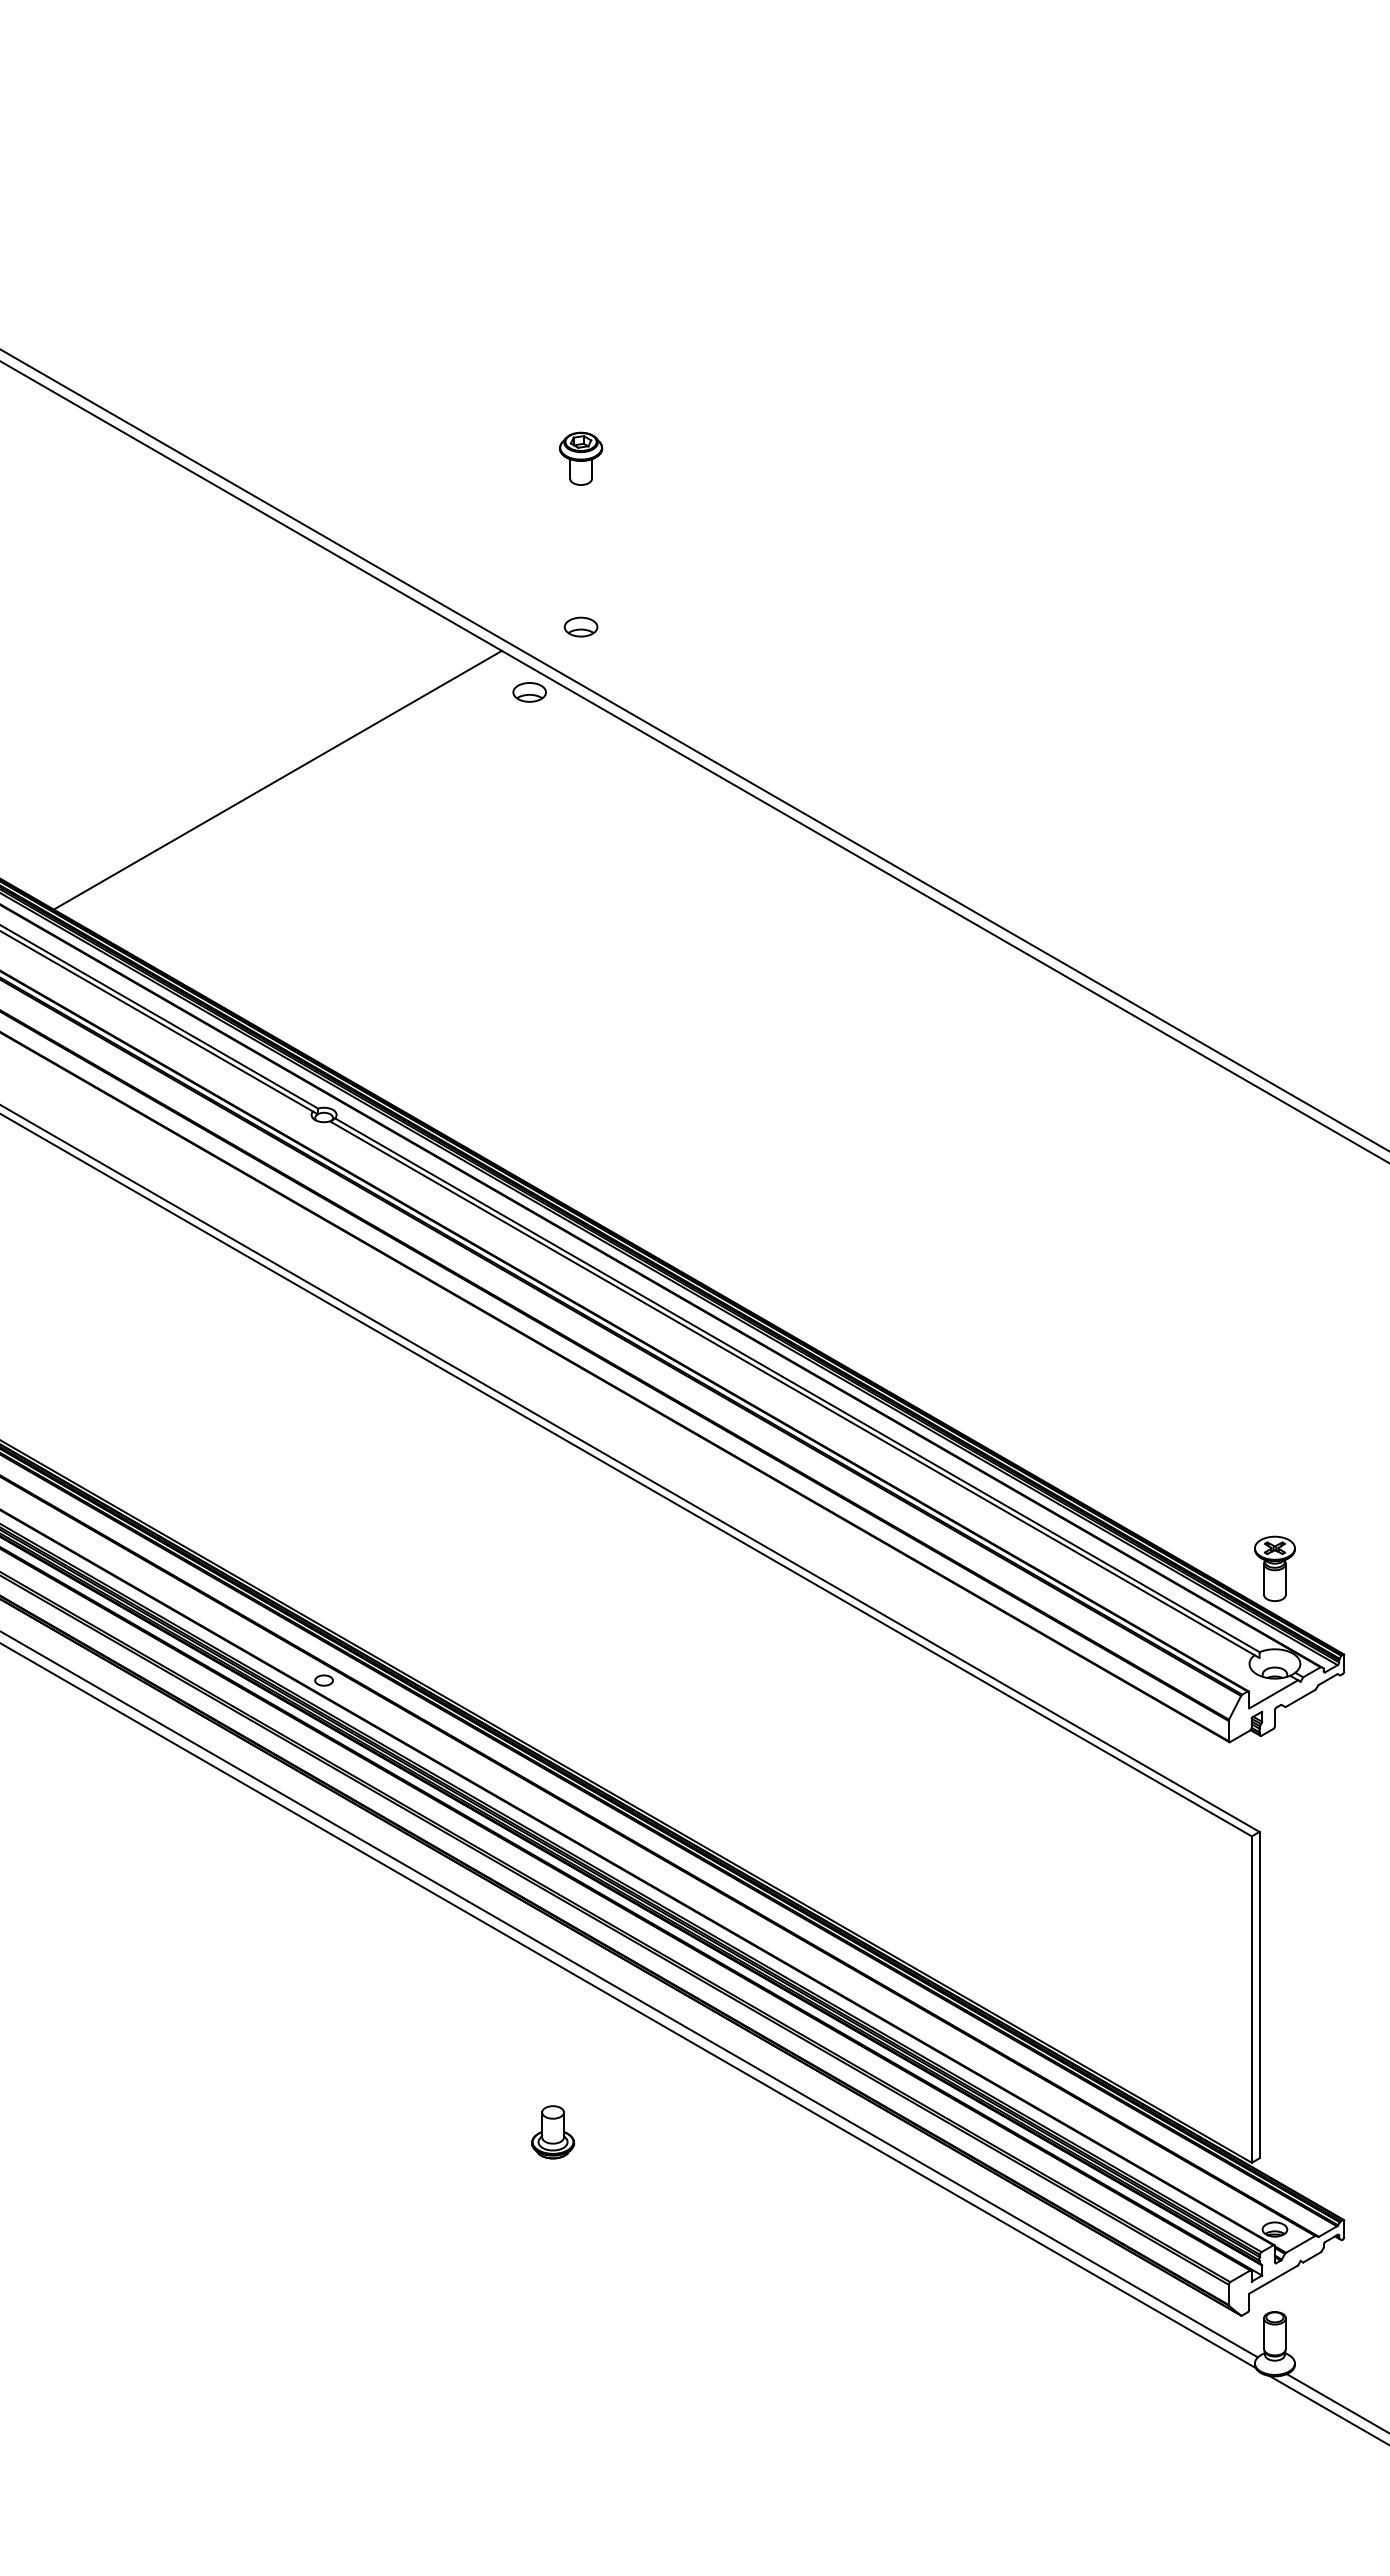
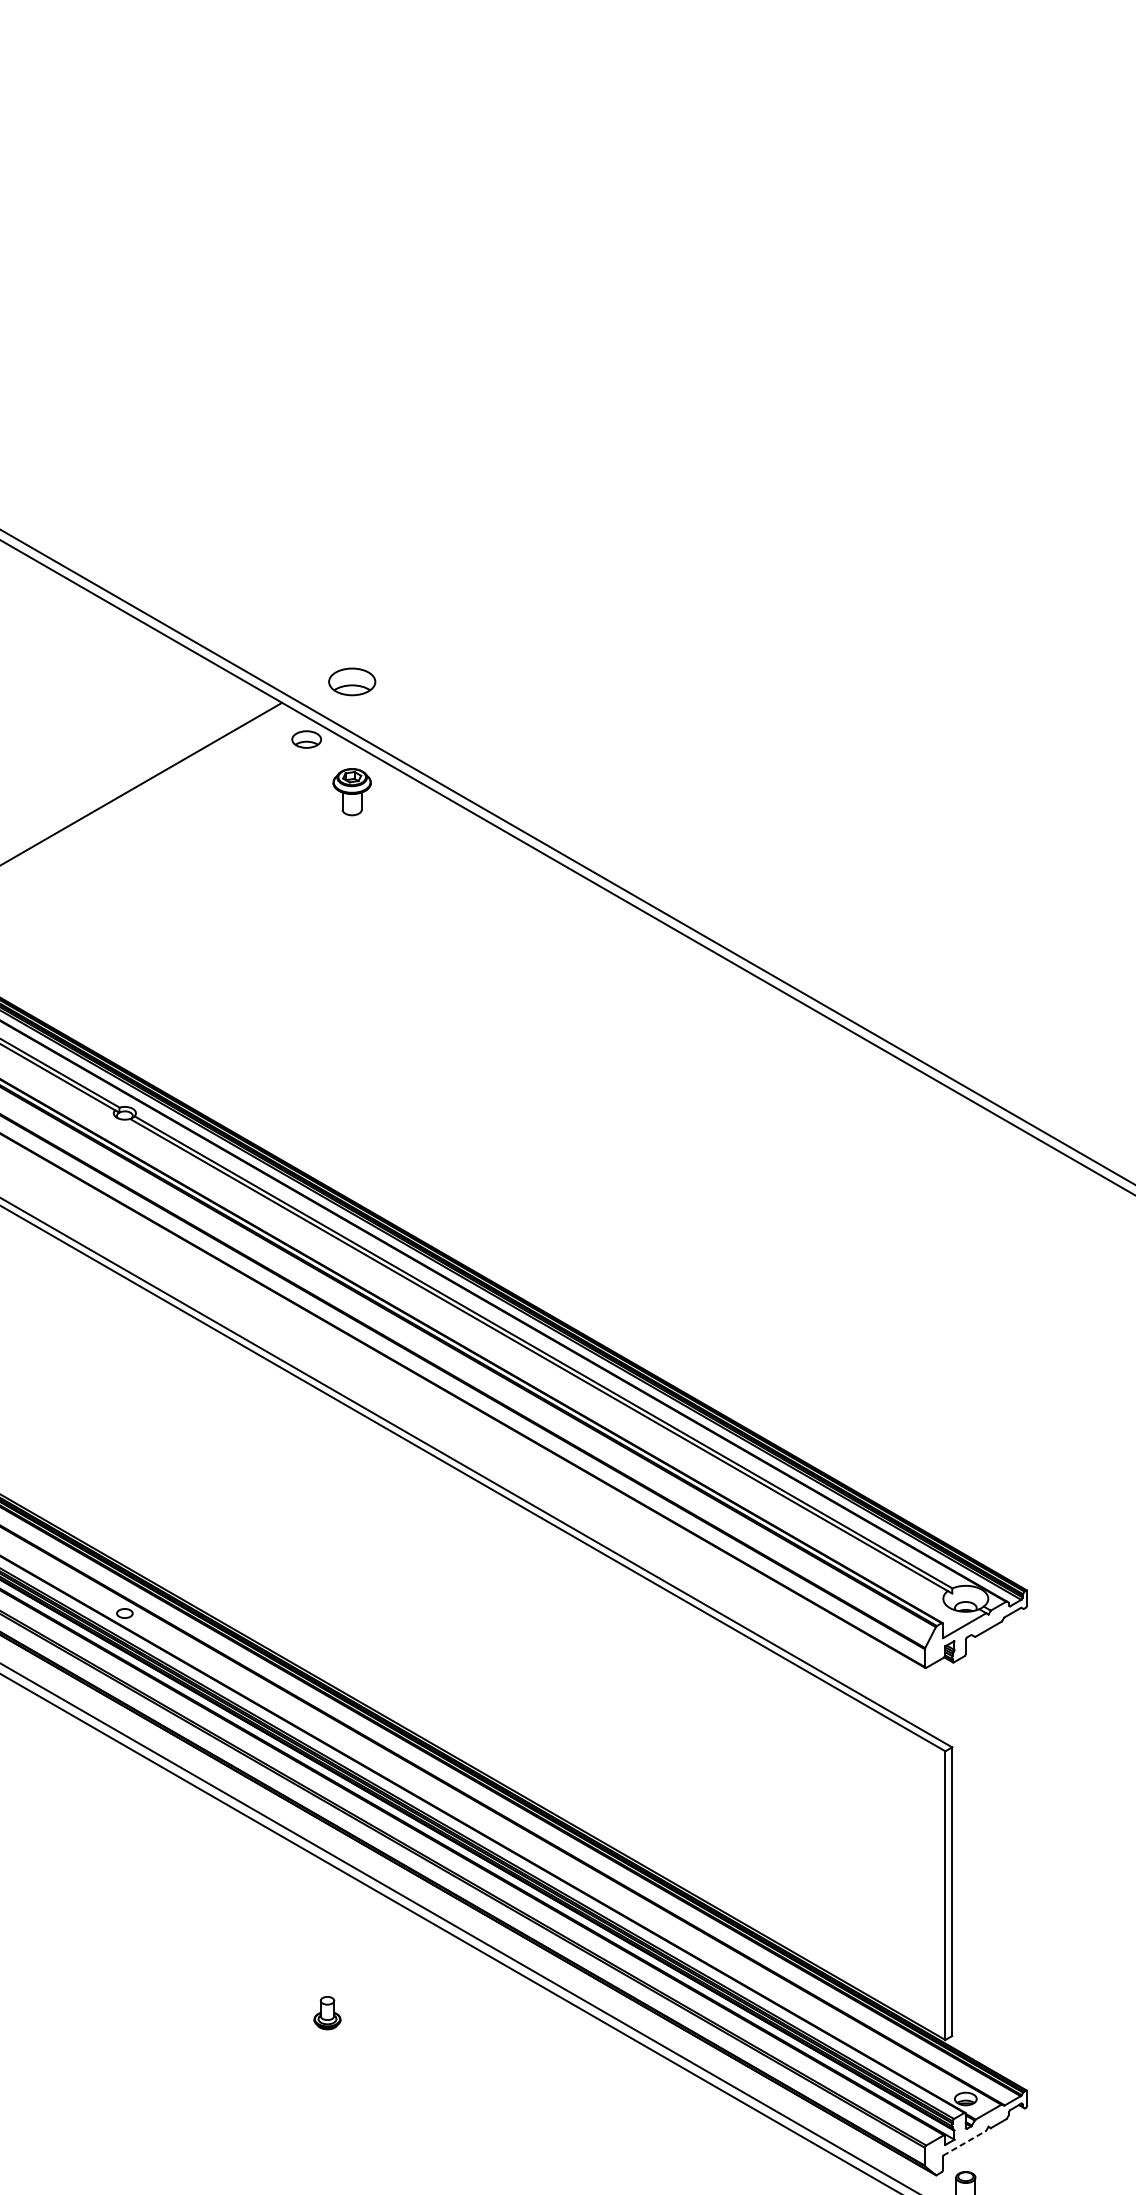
part: (581, 458) -> (352, 791), moved
part: (580, 626) -> (351, 681), size x1.6
part: (1274, 1568) -> (965, 1514), removed
part: (553, 2132) -> (327, 2013), size x0.7
line: (1274, 2279) -> (965, 2143), solid -> dashed

